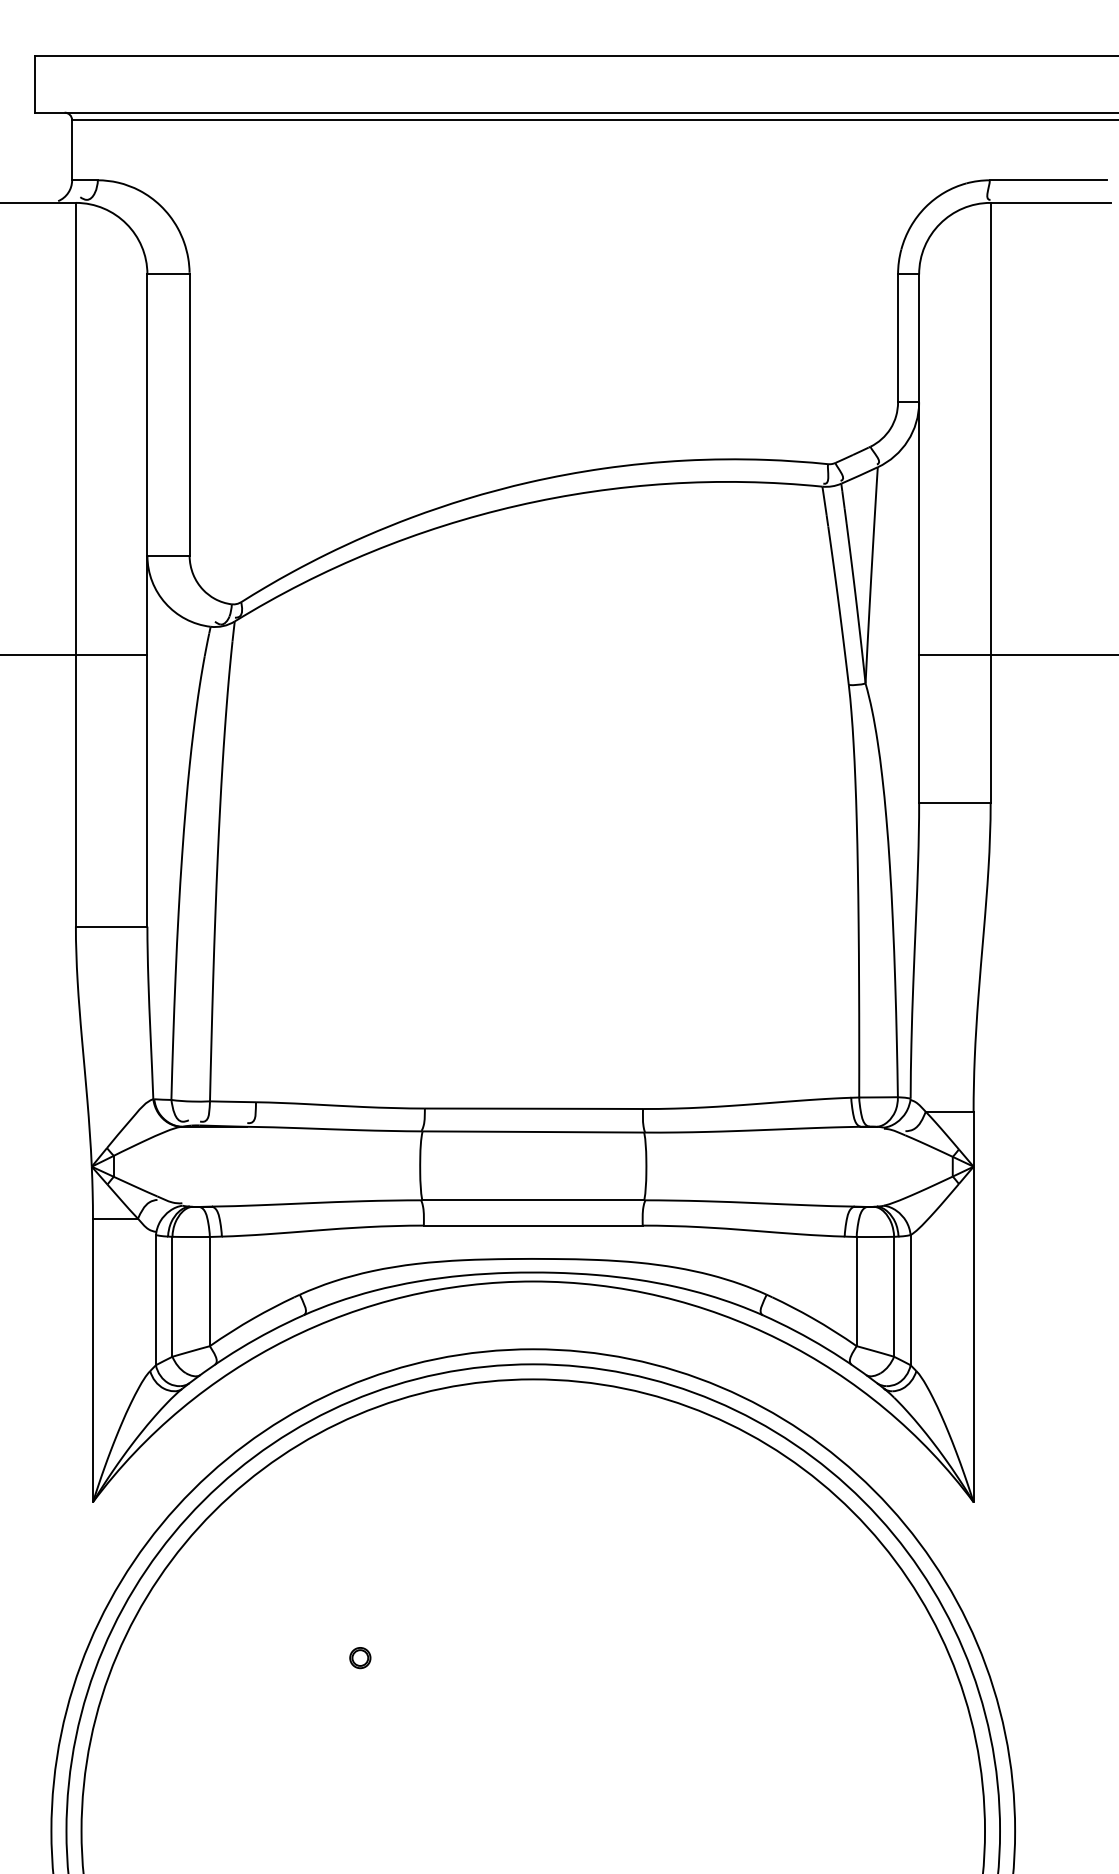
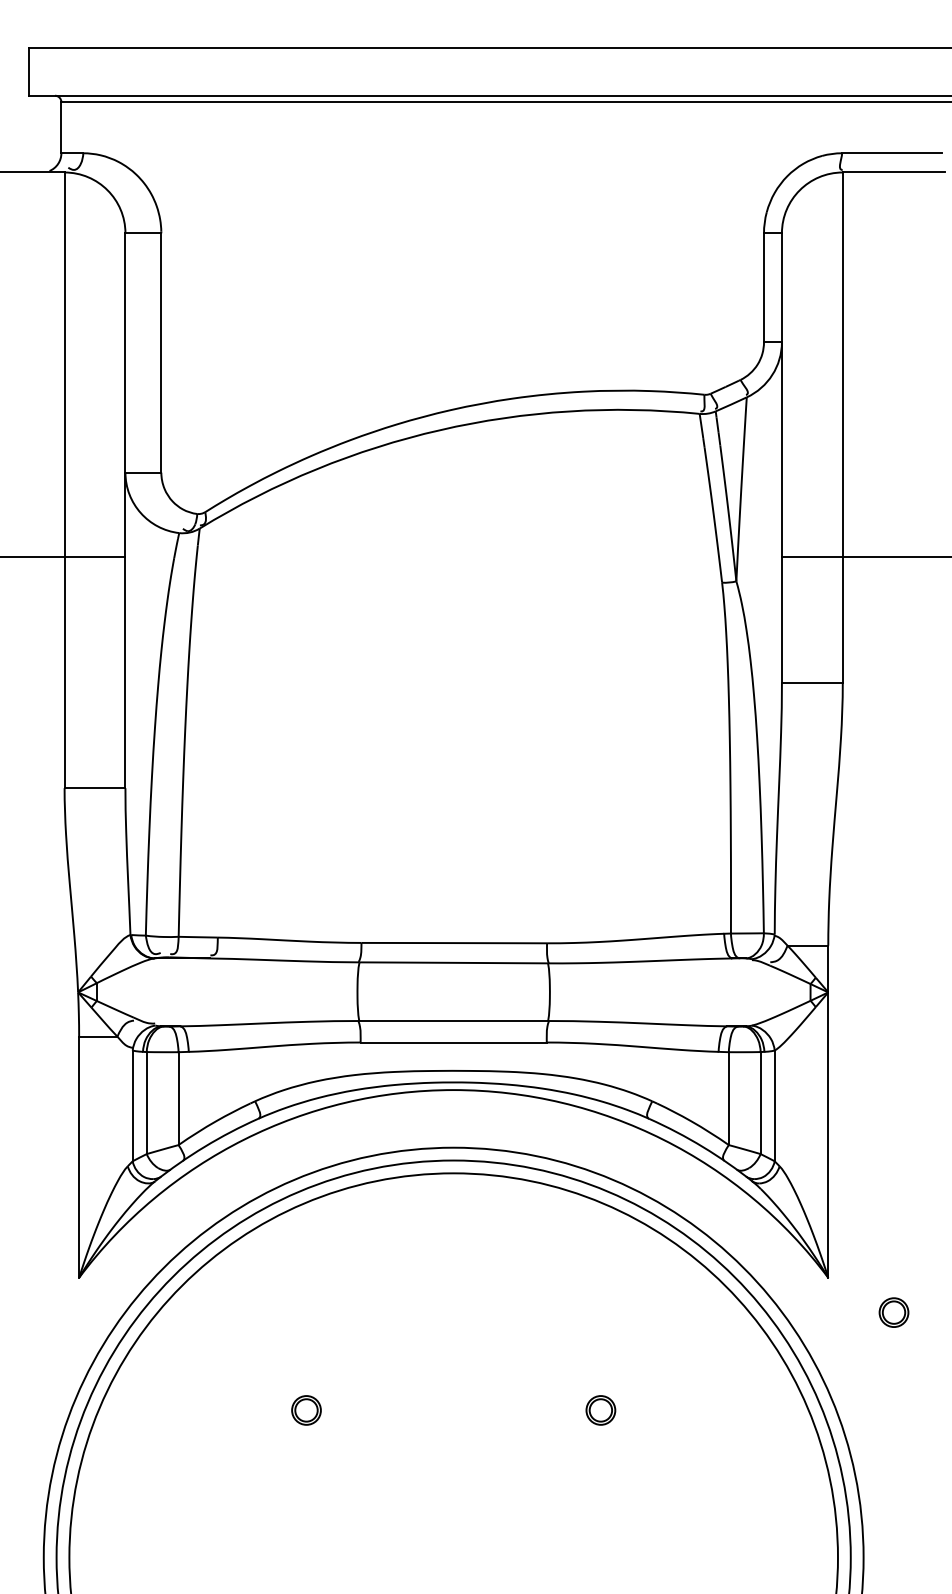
part: (1050, 1542) -> (893, 1312), added
part: (360, 1657) -> (306, 1409), size x1.67
part: (706, 1657) -> (601, 1409), added

